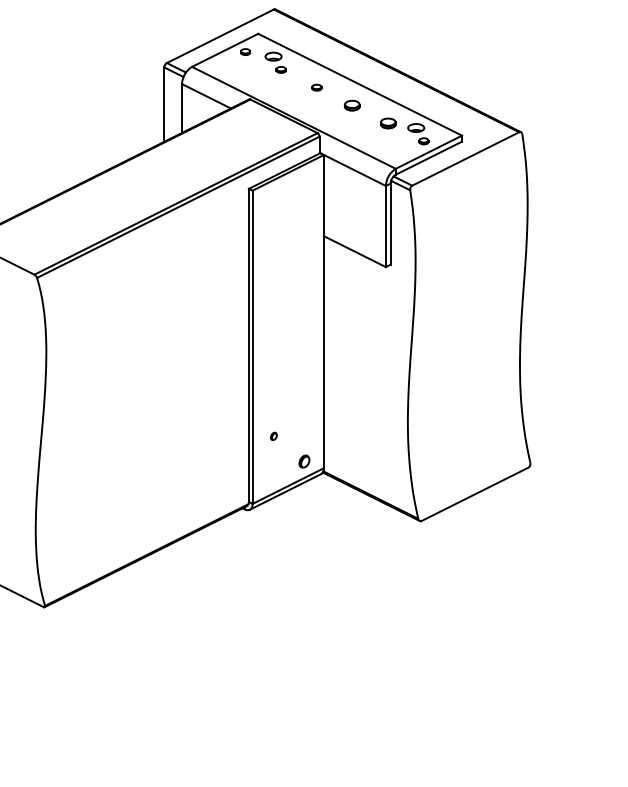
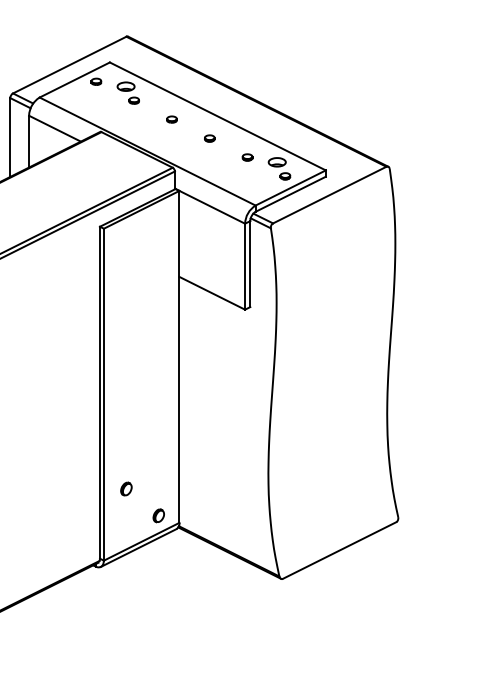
part: (352, 105) -> (209, 138), size x0.62
part: (387, 123) -> (246, 157), size x0.62
part: (273, 436) -> (126, 489), size x1.67

